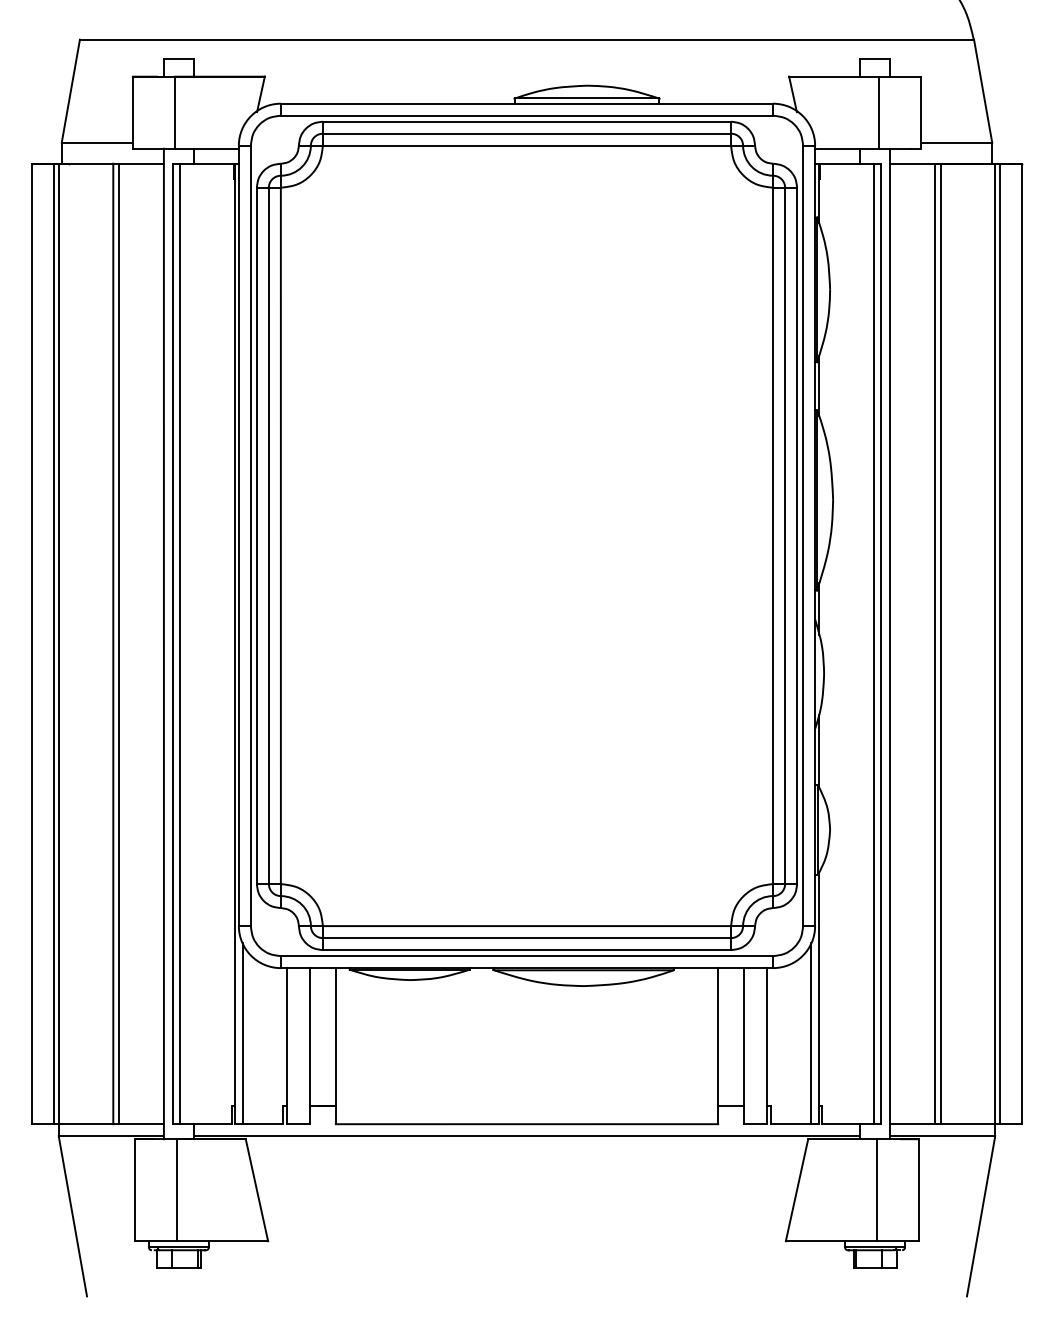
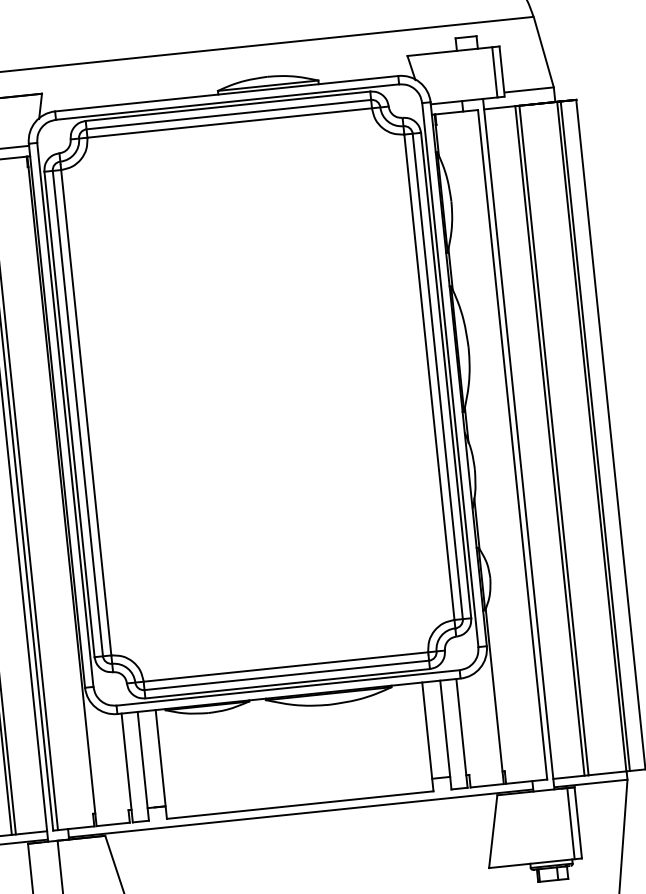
line: (878, 112) -> (494, 72), moved
line: (874, 643) -> (507, 444), removed
line: (242, 1033) -> (95, 762), removed
line: (811, 1033) -> (492, 721), removed
line: (876, 1190) -> (570, 823), moved

